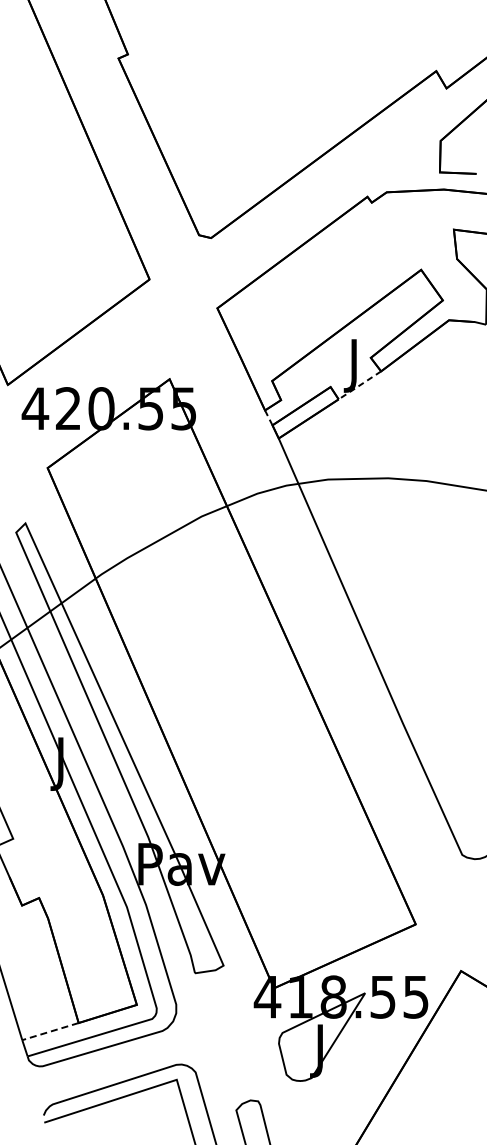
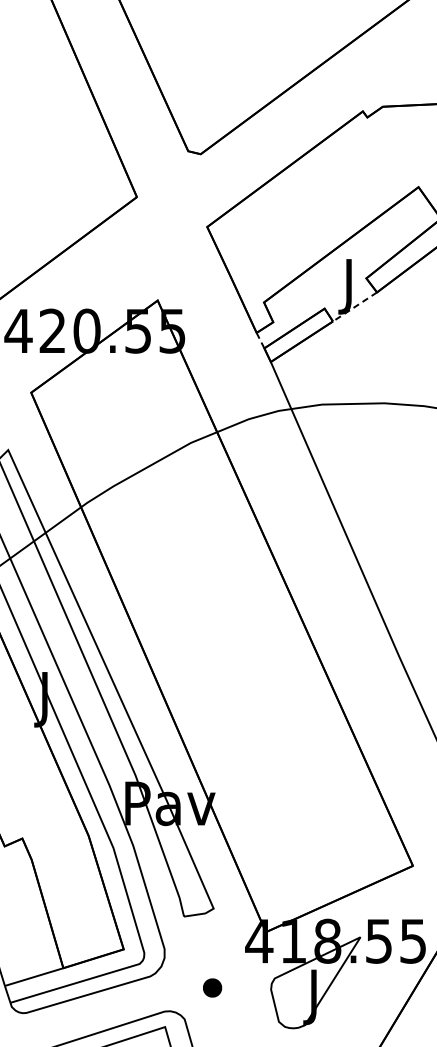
line: (50, 1031) -> (34, 976), dashed -> solid
part: (222, 1042) -> (212, 988), added

